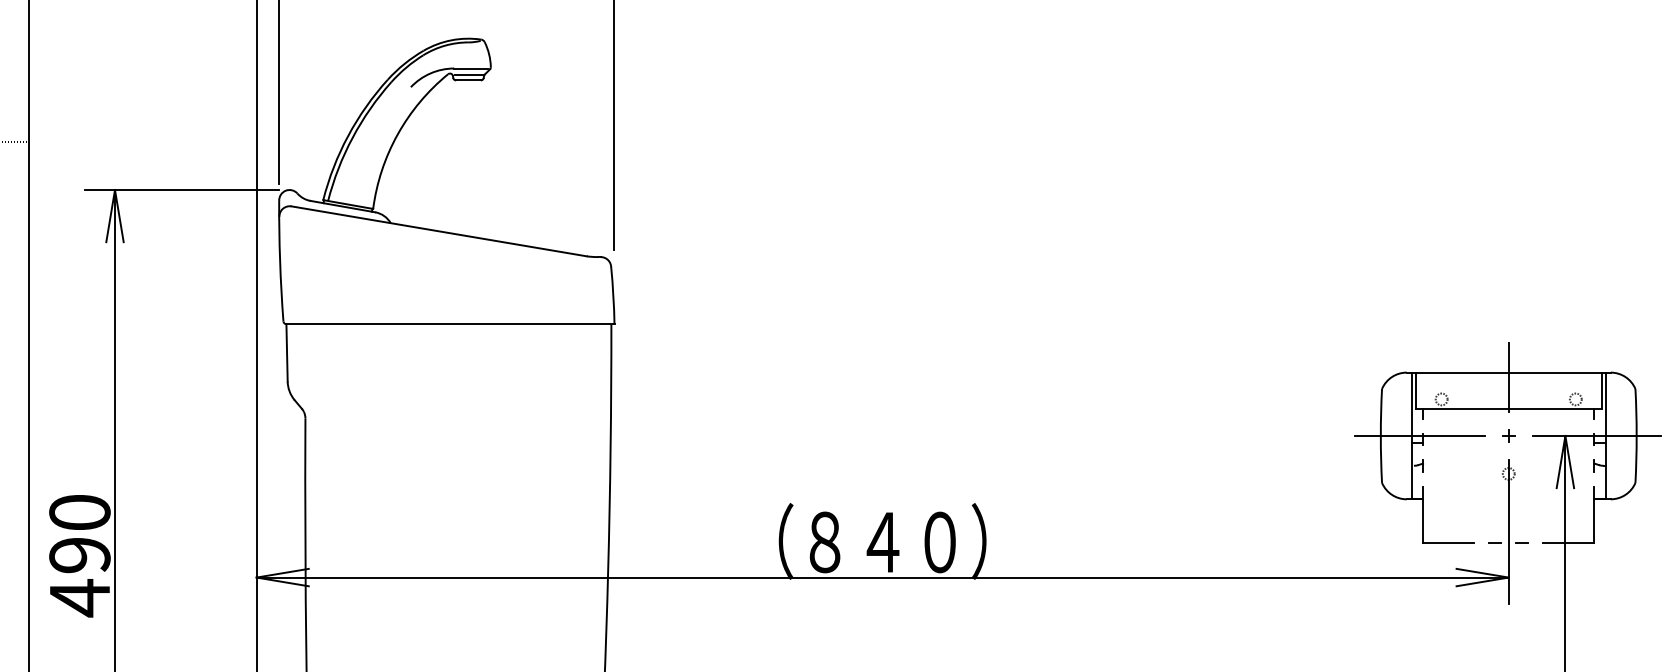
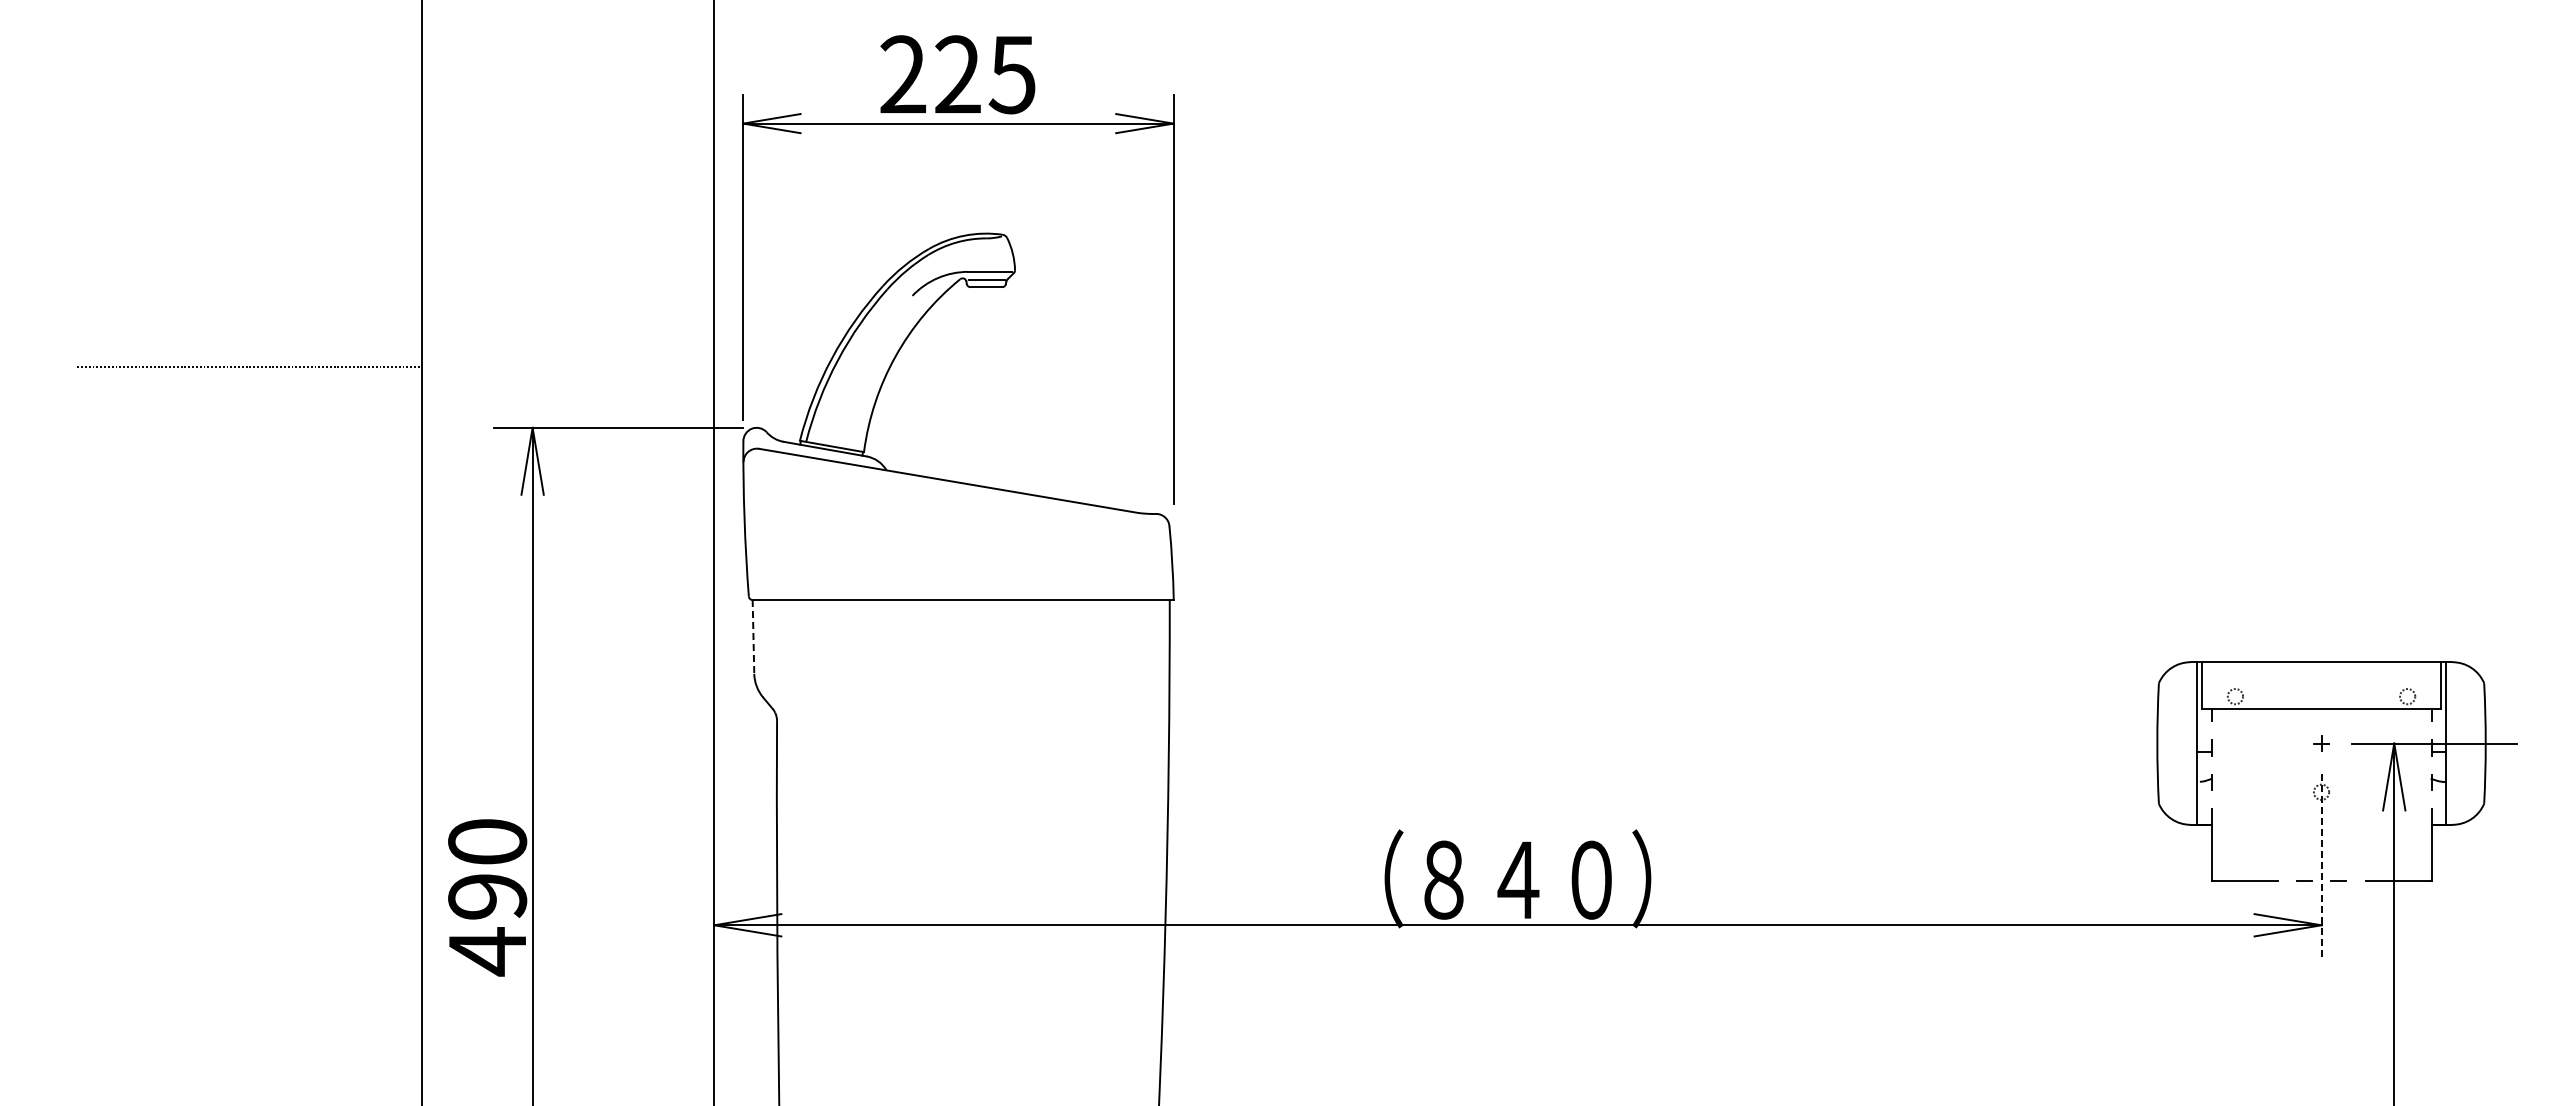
line: (287, 352) -> (753, 636), solid -> dashed
line: (1508, 376) -> (2321, 667), removed
line: (1419, 435) -> (2207, 743), removed
line: (1508, 531) -> (2321, 866), solid -> dashed

